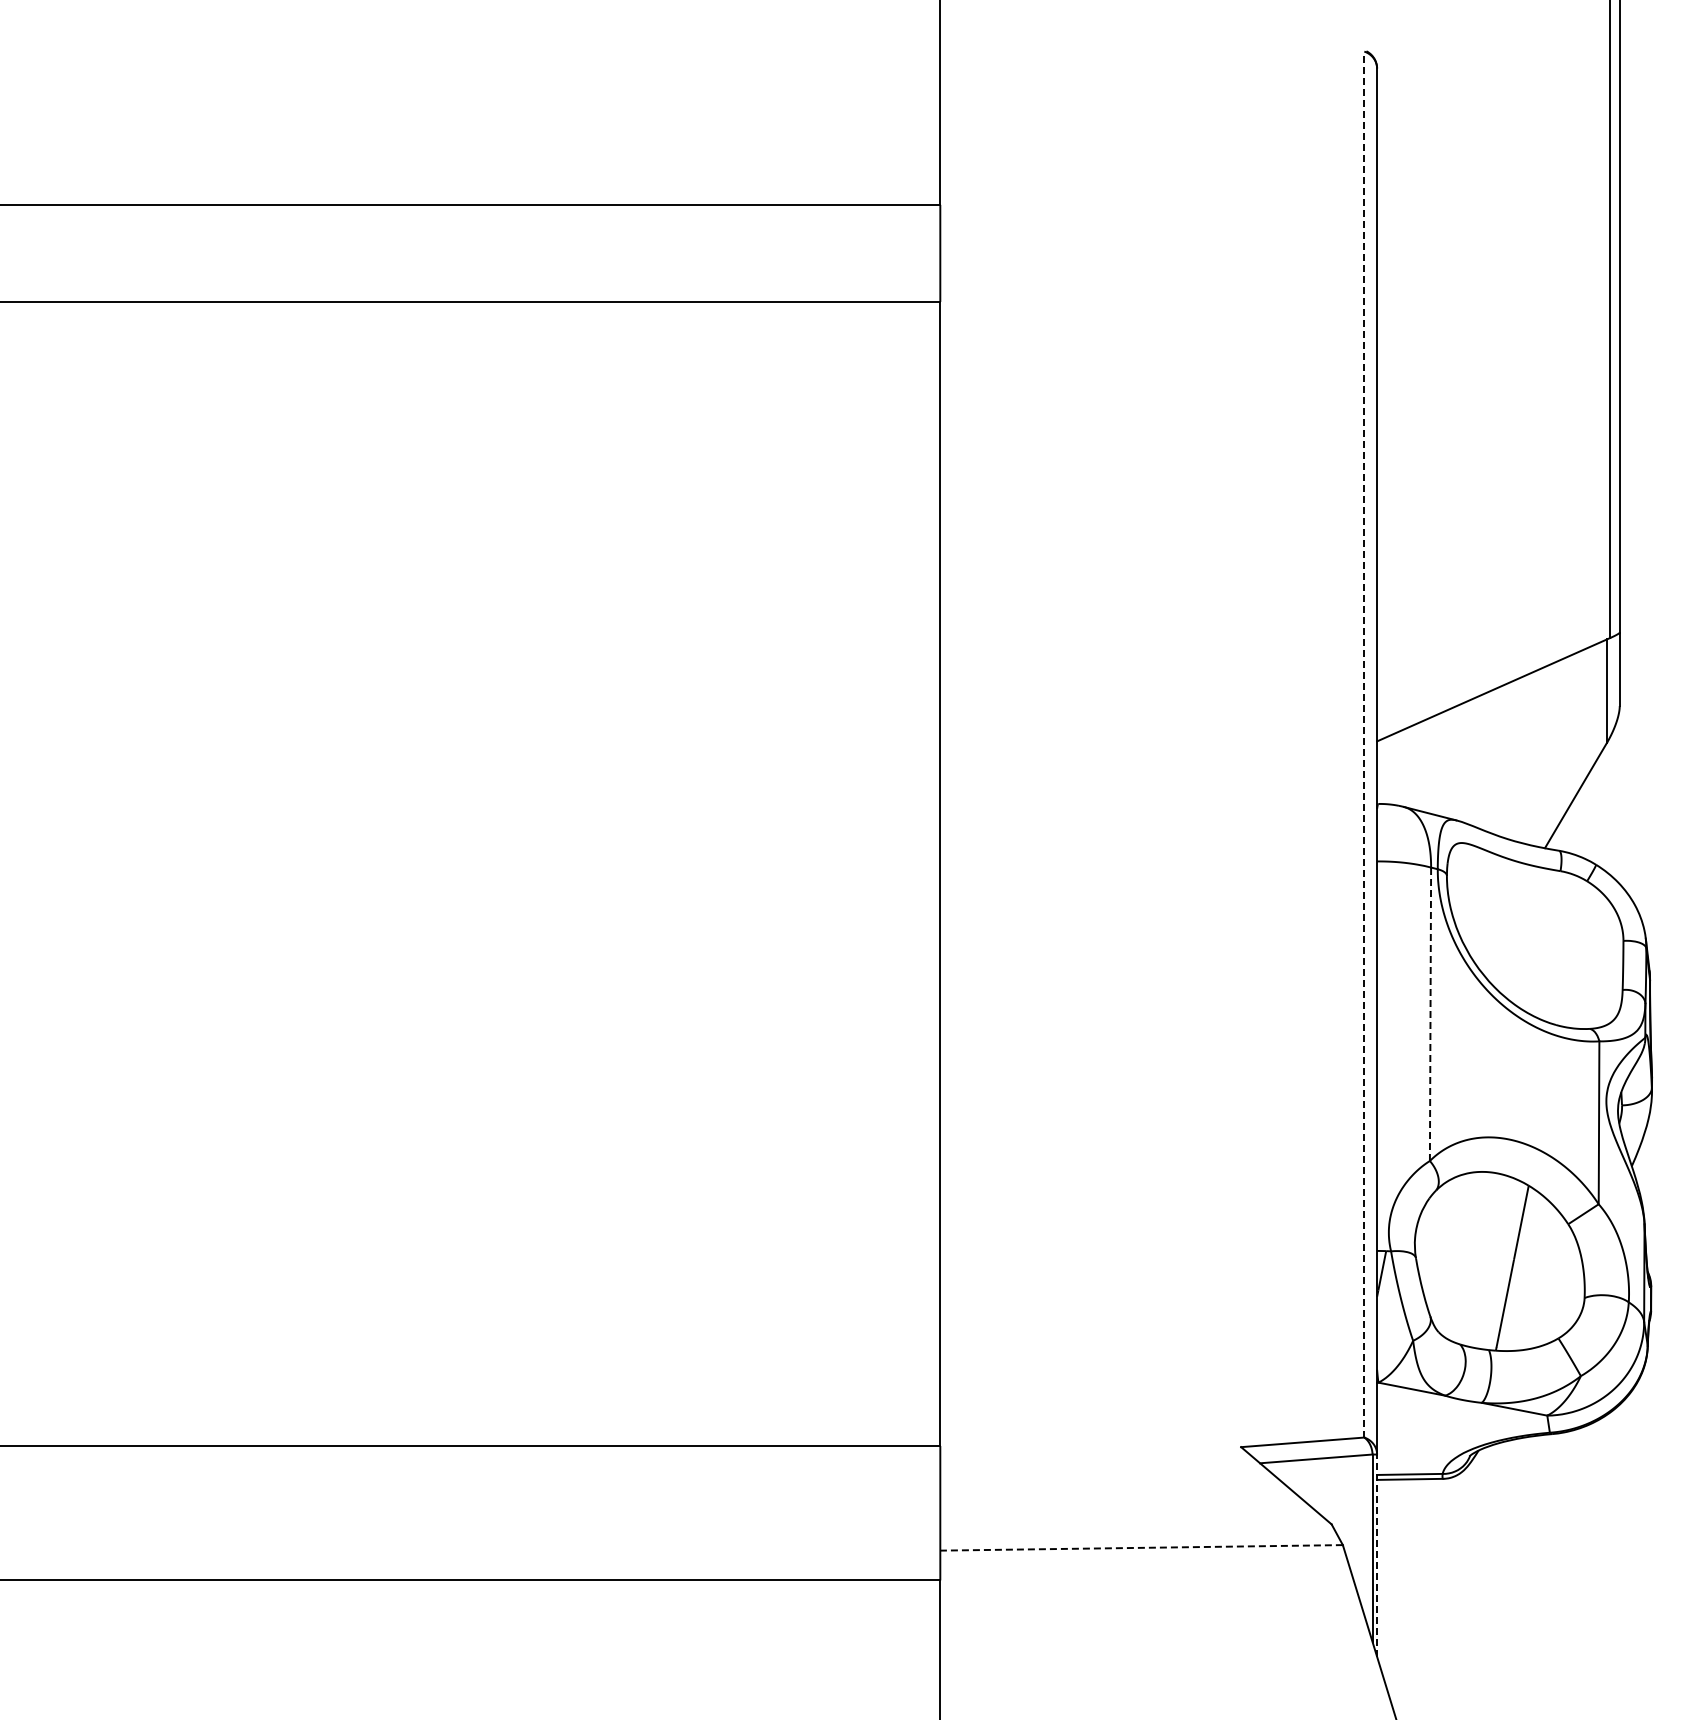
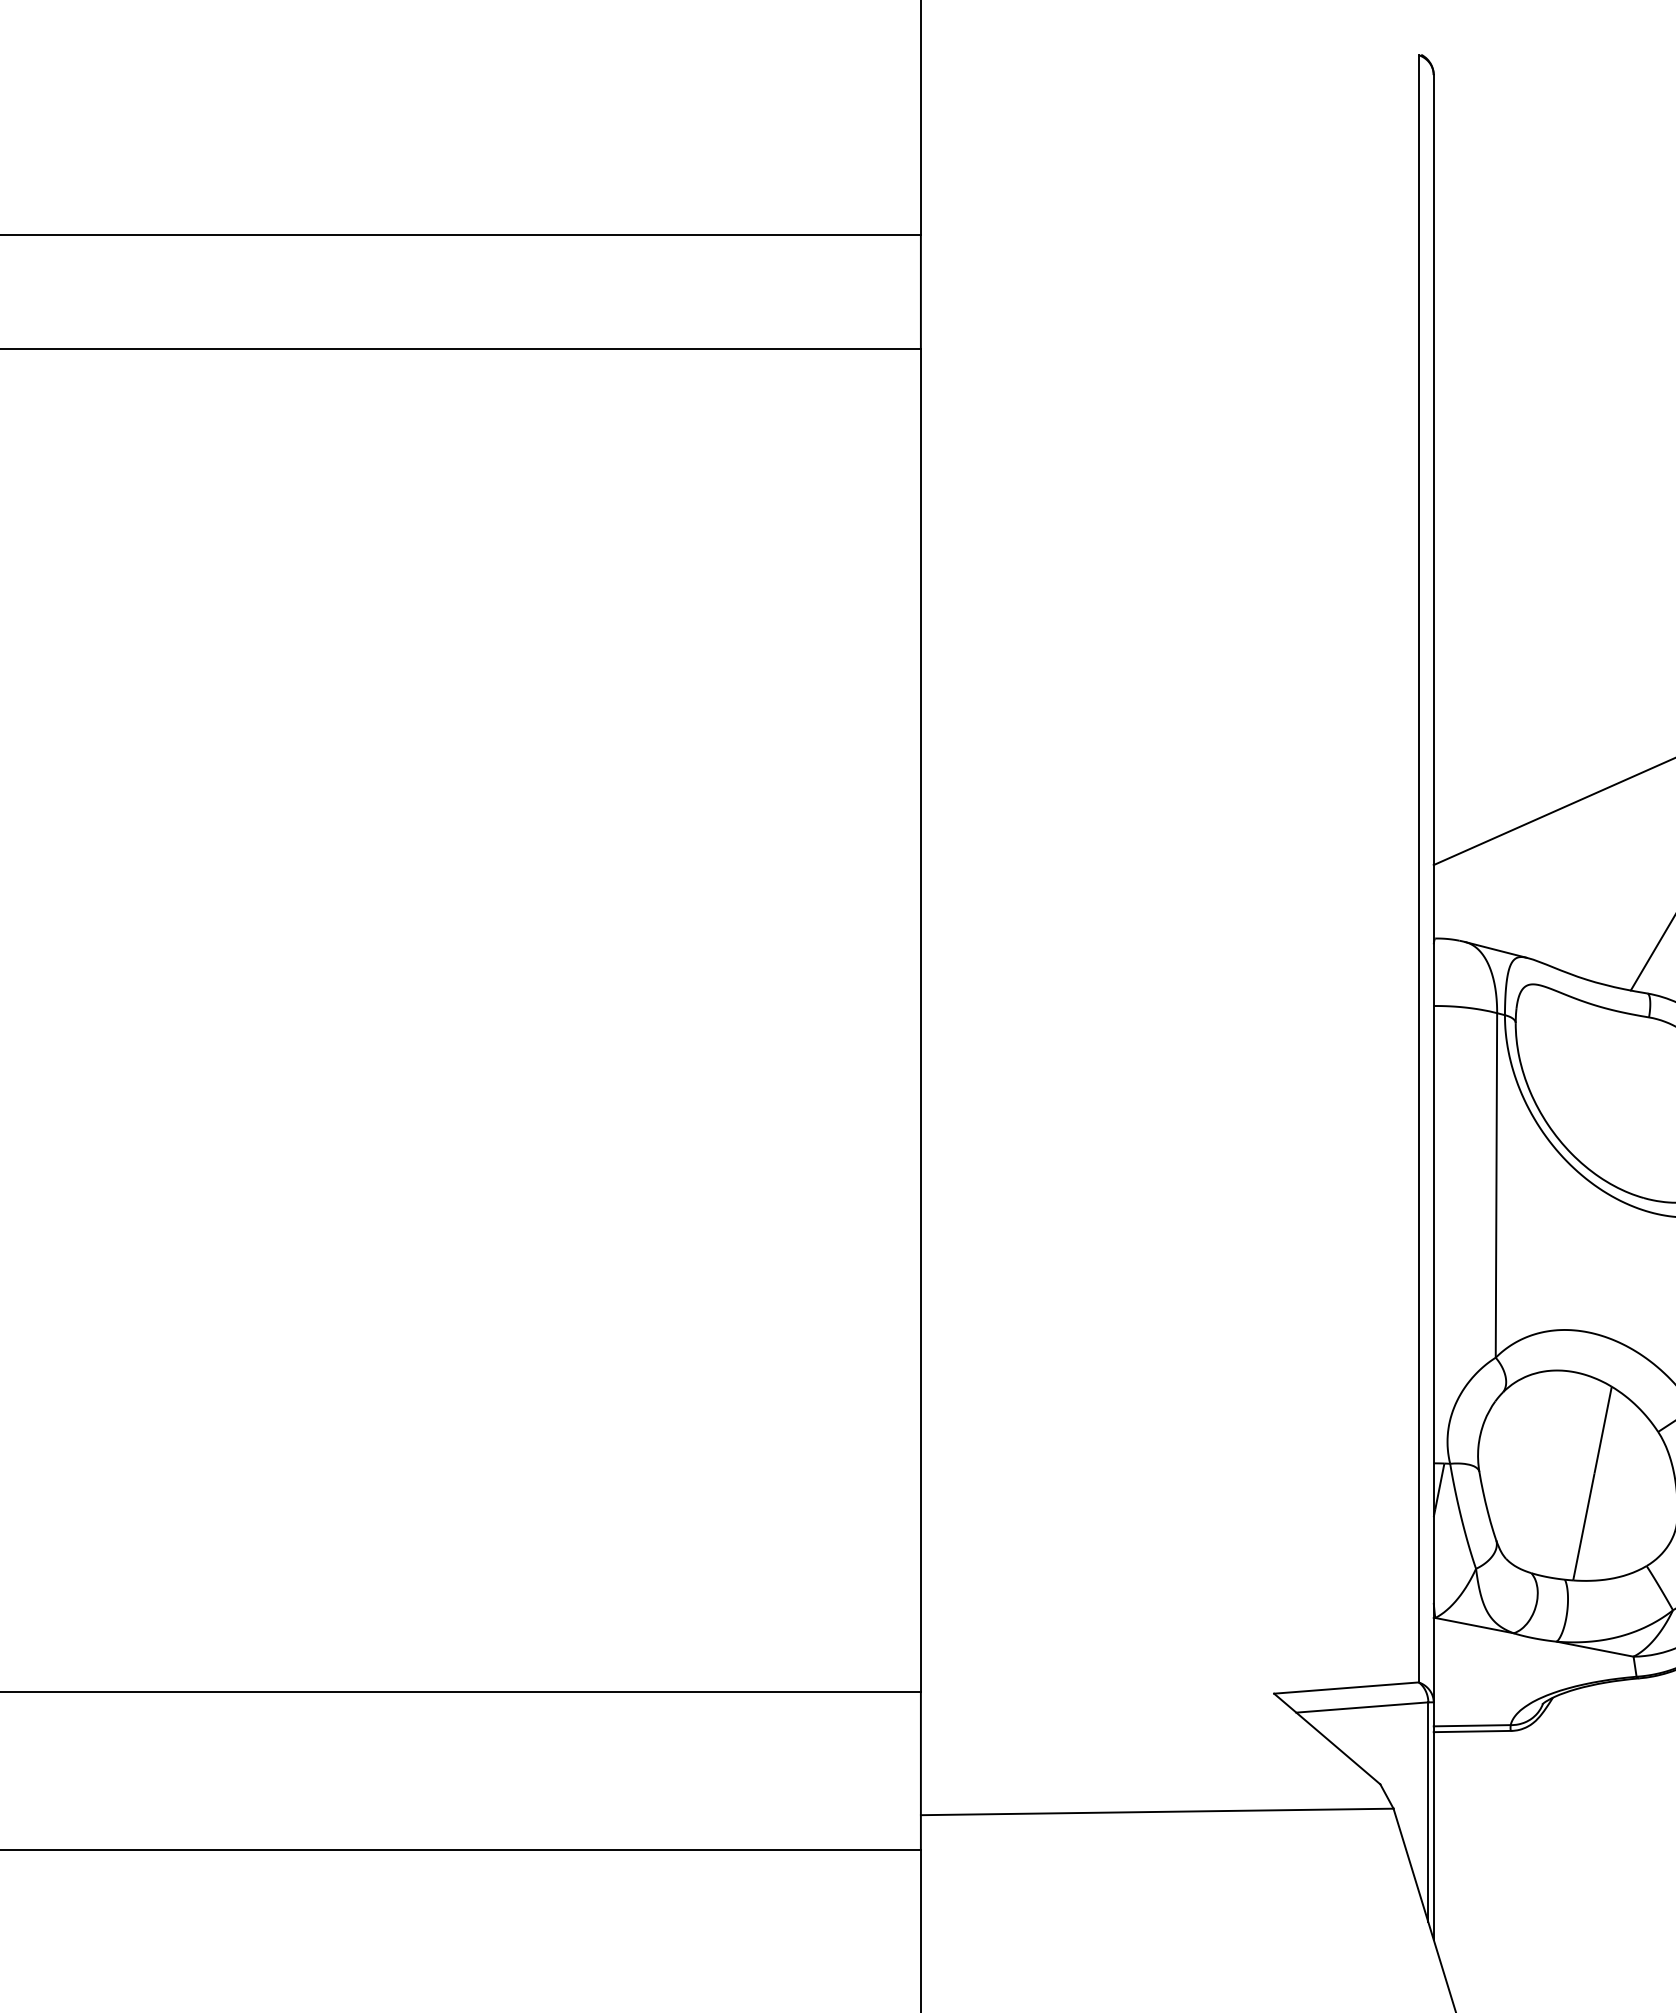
line: (1364, 744) -> (1418, 868), dashed -> solid
line: (1430, 1014) -> (1496, 1185), dashed -> solid
line: (1141, 1547) -> (1157, 1811), dashed -> solid
line: (1377, 1555) -> (1434, 1820), dashed -> solid

